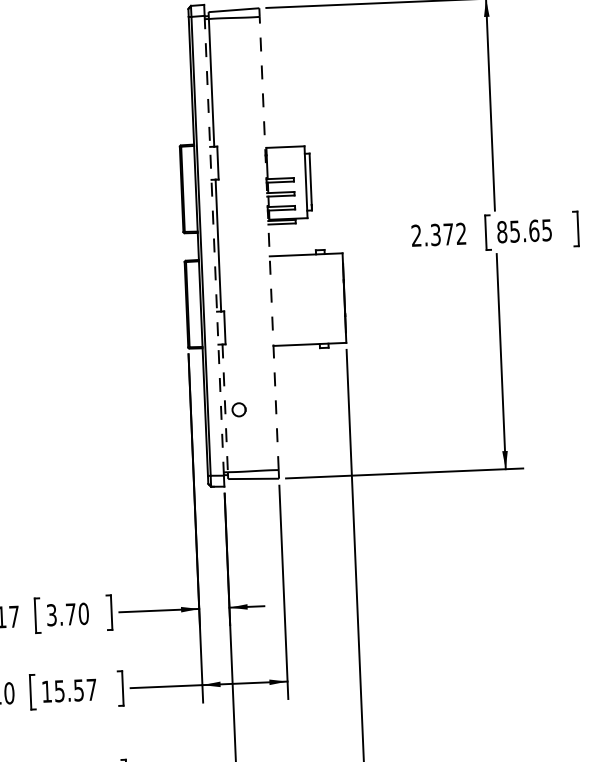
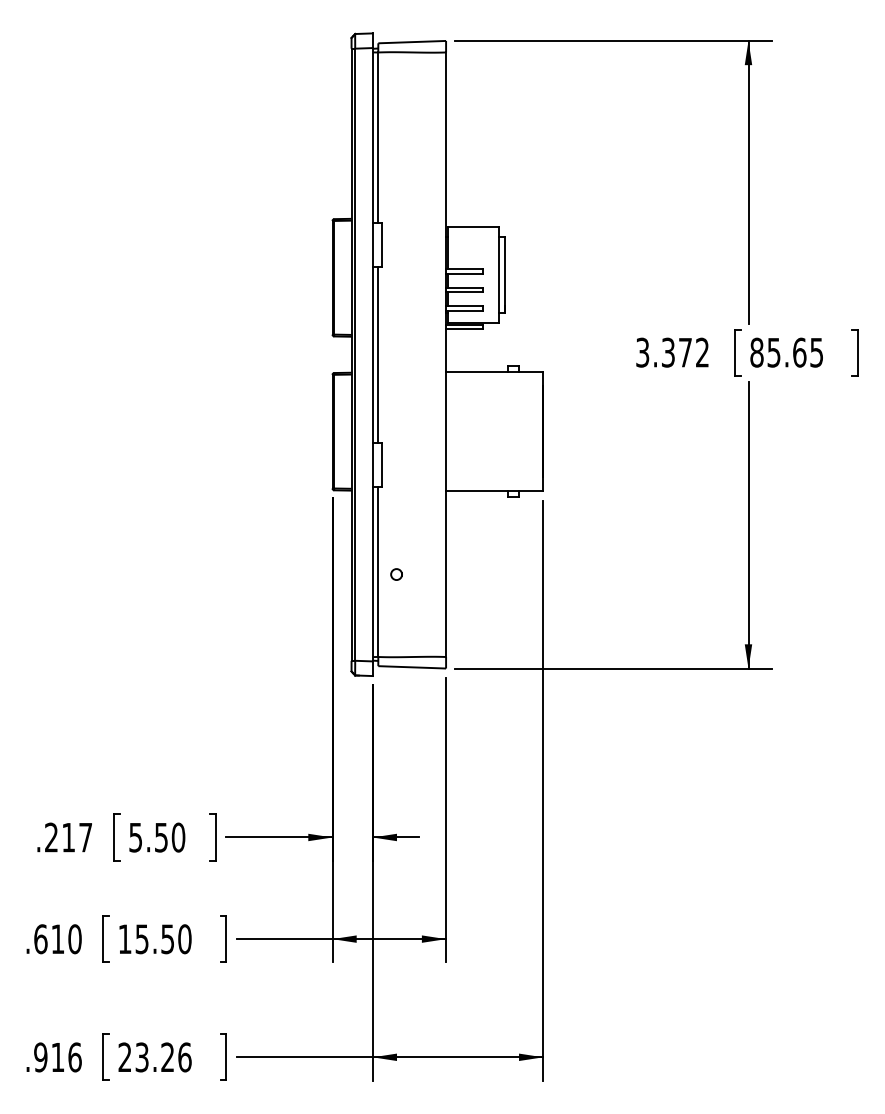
text: (416, 235) -> (642, 352), 2.372 -> 3.372
line: (269, 243) -> (446, 354), dashed -> solid
line: (214, 245) -> (372, 354), dashed -> solid
line: (225, 408) -> (378, 572), dashed -> solid
circle: (238, 409) -> (396, 574), size x0.62
text: (61, 614) -> (148, 837), 3.70 -> 5.50
text: (91, 690) -> (184, 939), 15.57 -> 15.50

